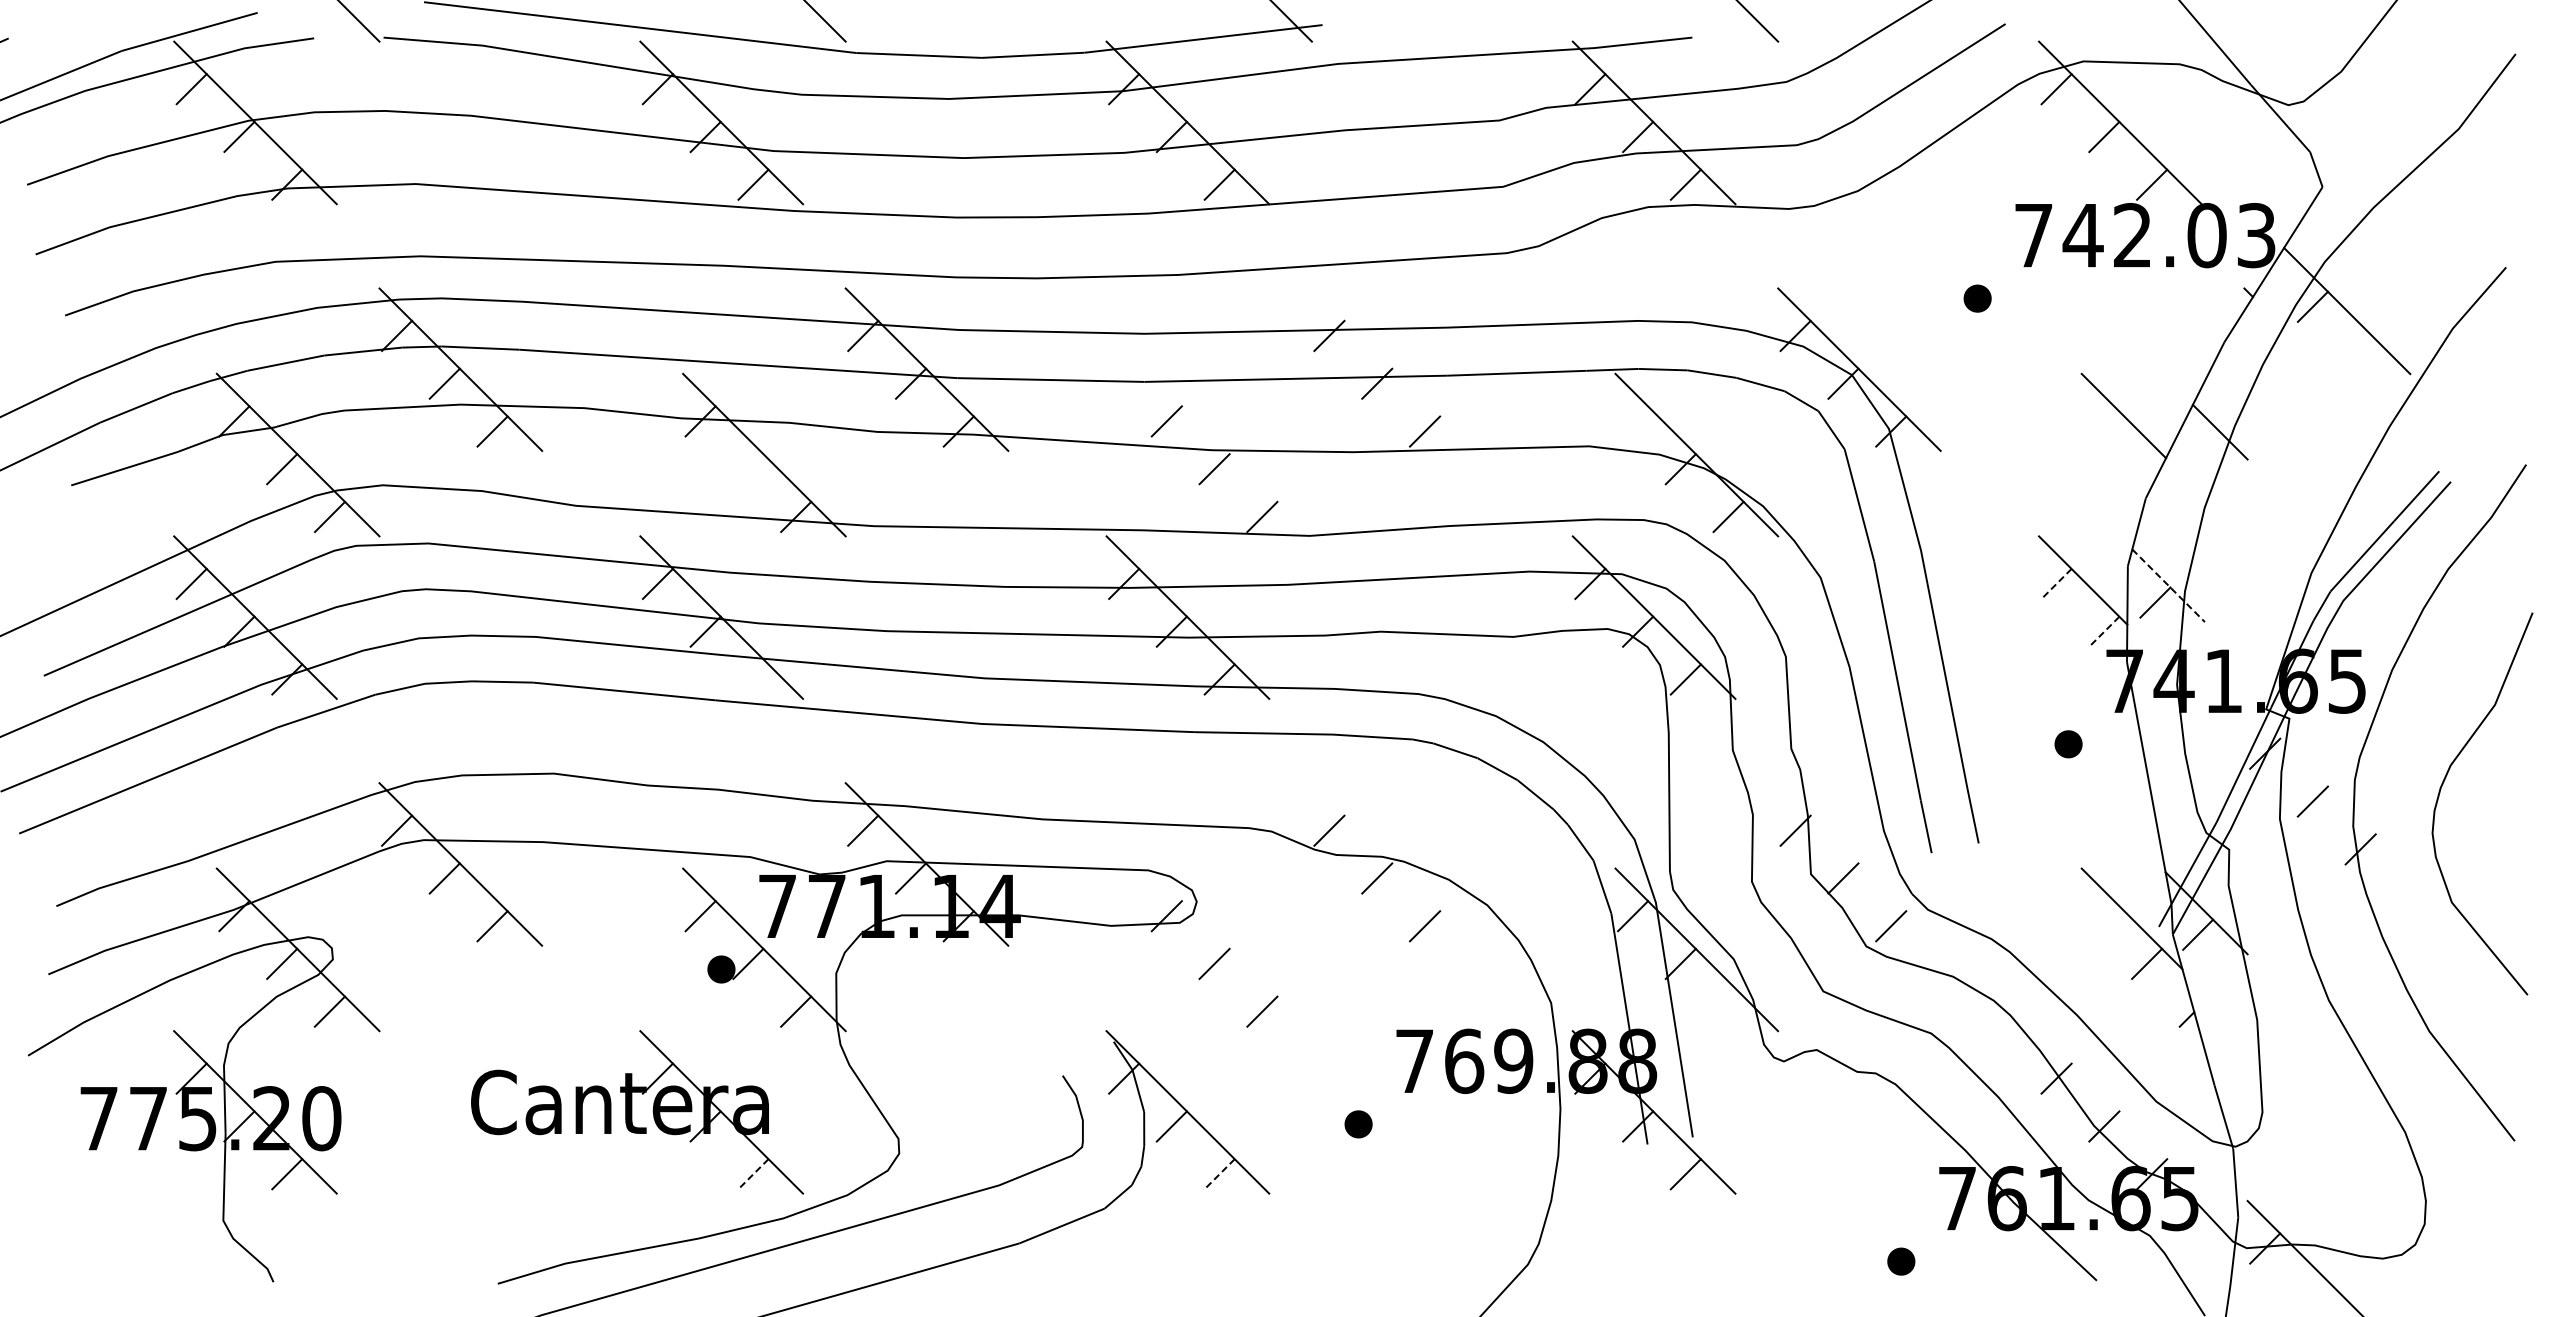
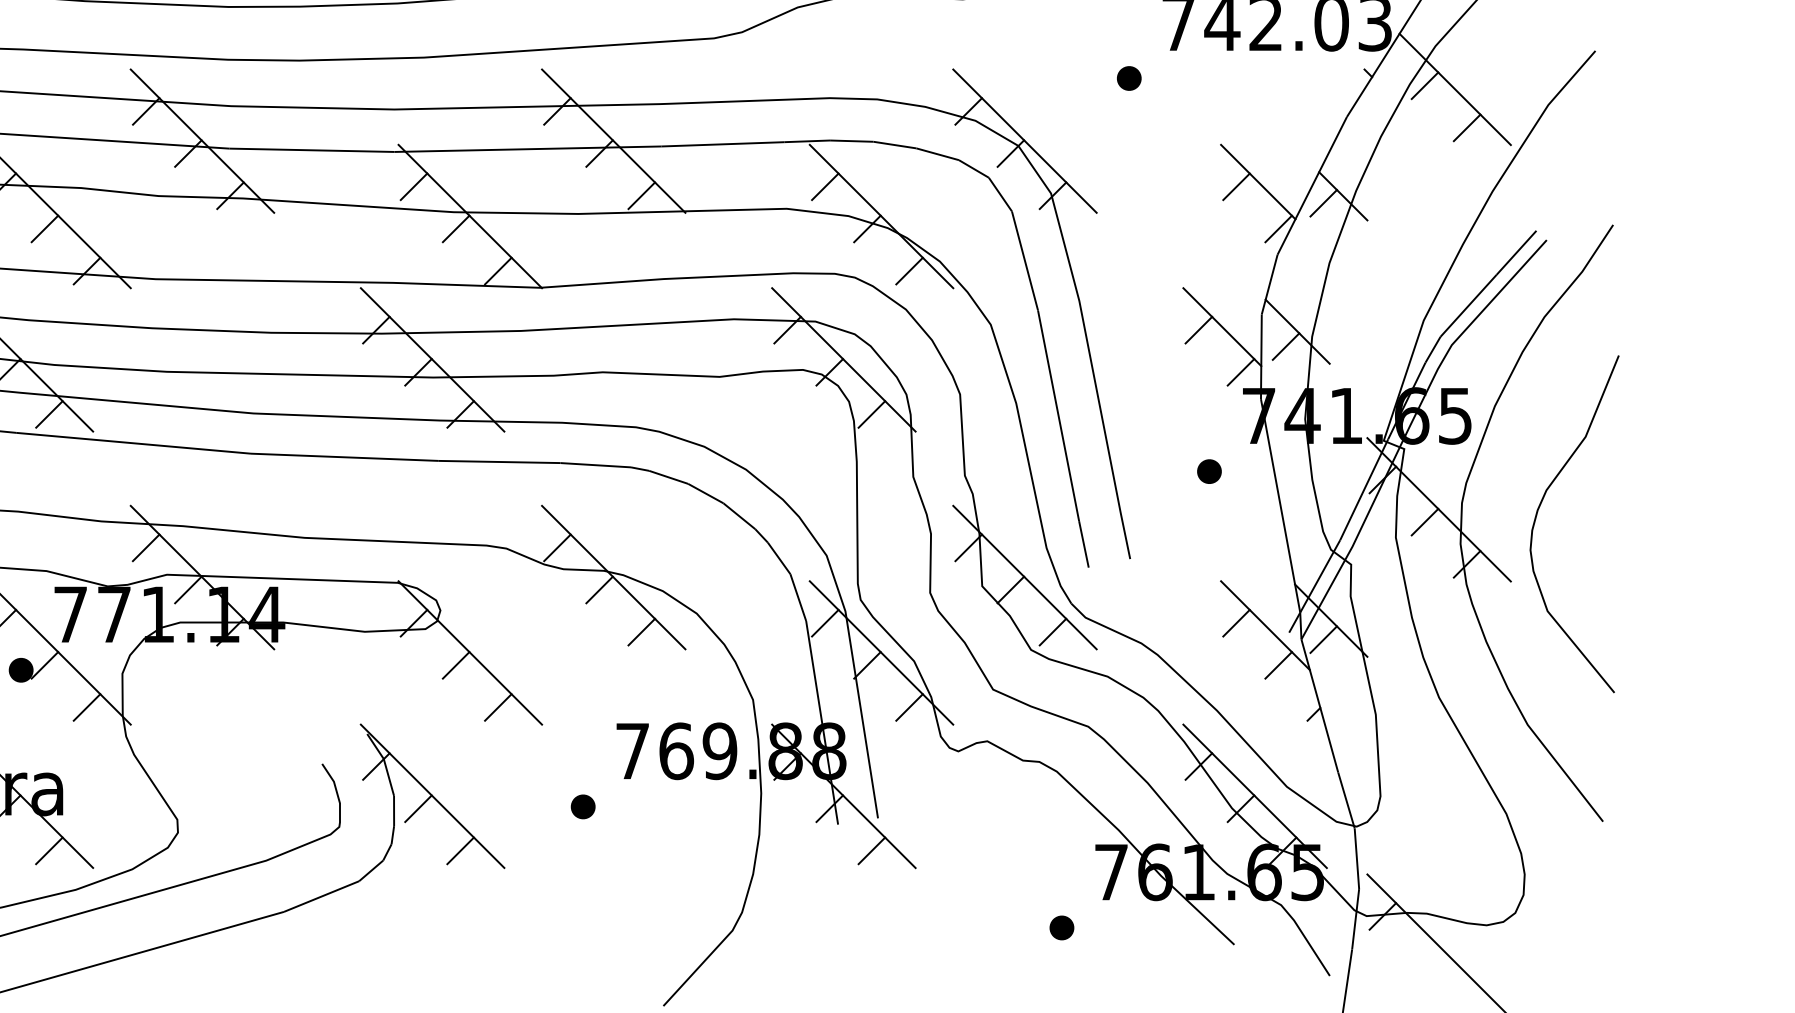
line: (2360, 354) -> (1466, 127), added
line: (1392, 369) -> (613, 141), added
line: (1633, 421) -> (825, 186), added
line: (2099, 421) -> (1236, 186), added
line: (2198, 440) -> (1324, 203), added
line: (1230, 454) -> (470, 215), added
line: (748, 469) -> (45, 229), added
line: (2147, 469) -> (1279, 229), added
line: (2056, 584) -> (1198, 330), dashed -> solid
line: (2168, 586) -> (1297, 332), dashed -> solid
line: (2104, 632) -> (1241, 373), dashed -> solid
line: (753, 679) -> (49, 414), added
line: (2328, 787) -> (1438, 509), added
line: (1392, 864) -> (613, 577), added
line: (1859, 864) -> (1025, 577), added
line: (2099, 916) -> (1236, 623), added
line: (1230, 949) -> (470, 652), added
line: (1728, 1011) -> (909, 707), added
line: (2120, 1112) -> (1255, 796), added
line: (753, 1174) -> (49, 851), dashed -> solid
line: (1219, 1174) -> (460, 851), dashed -> solid

